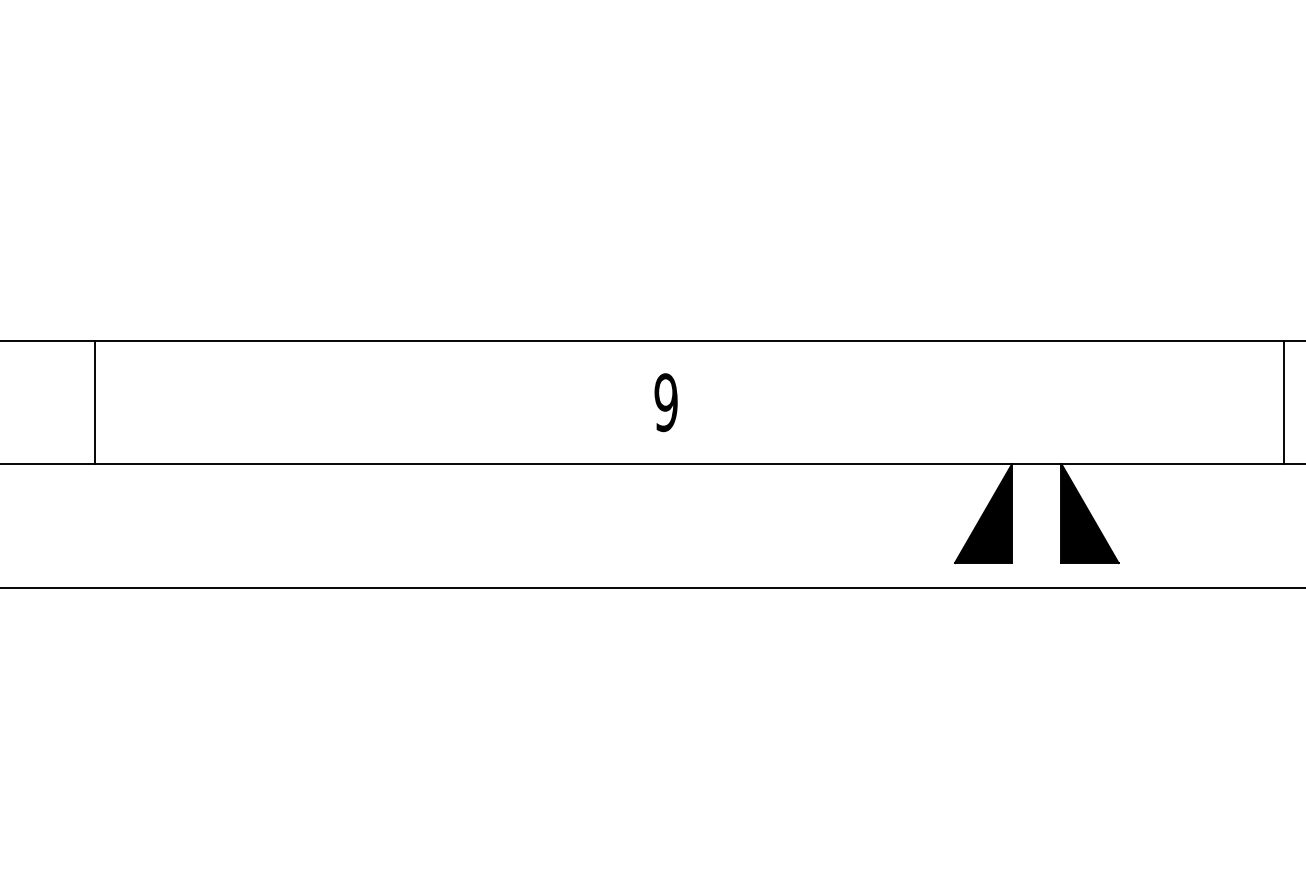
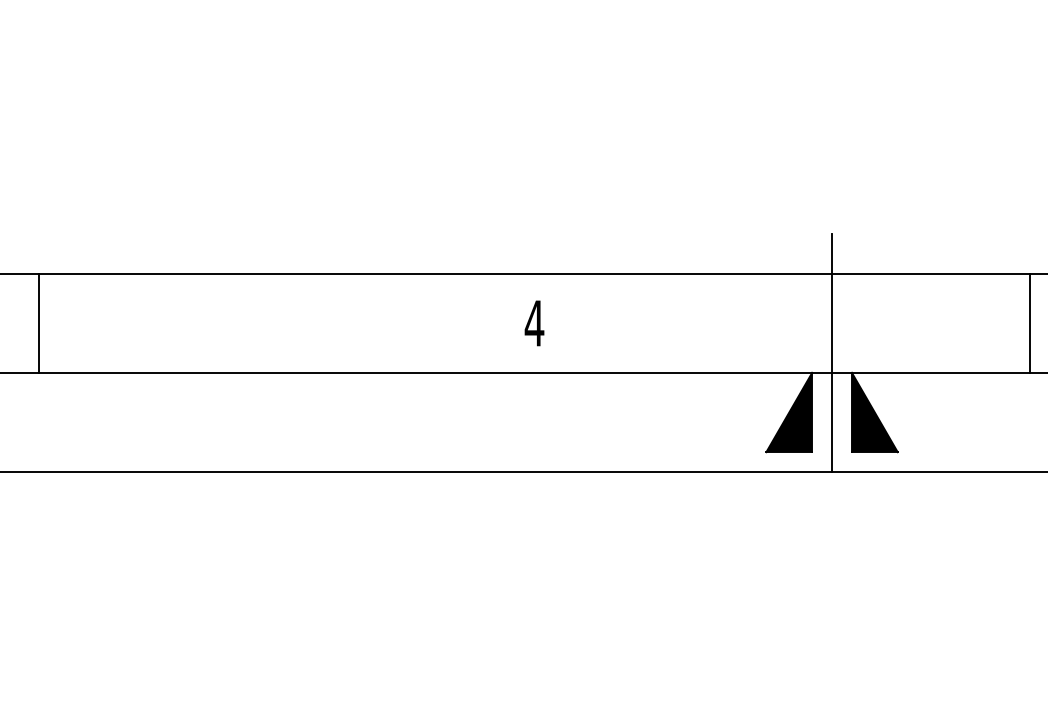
line: (94, 402) -> (38, 323), moved
text: (665, 402) -> (534, 323), 9 -> 4
line: (1036, 439) -> (831, 353), added

